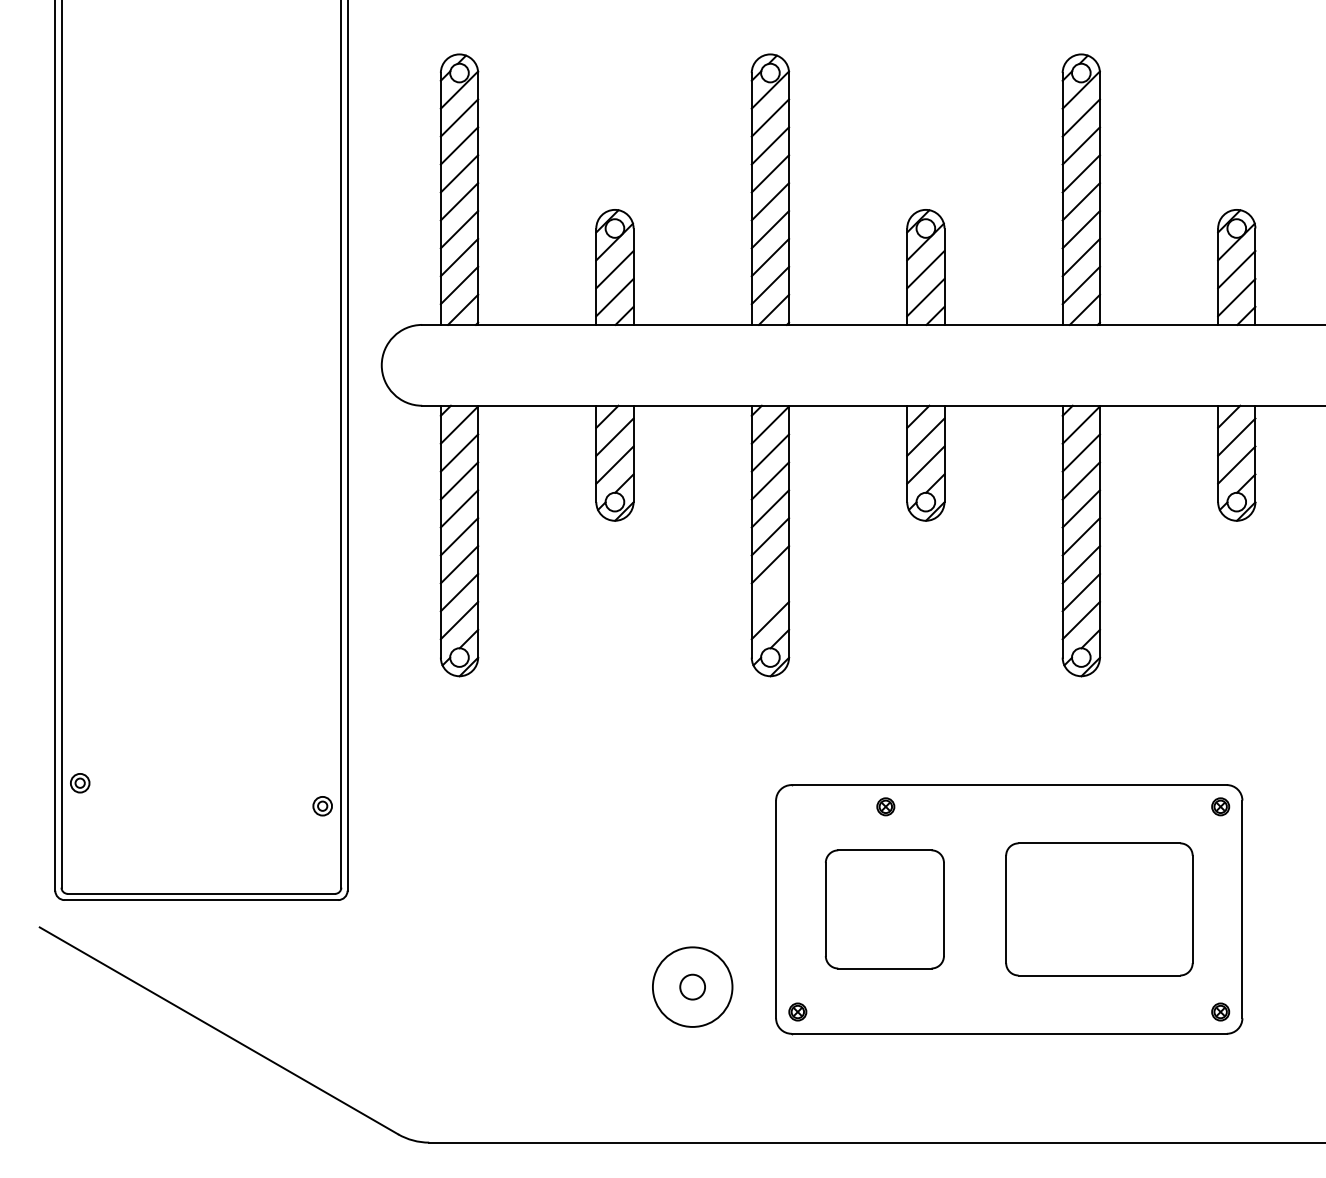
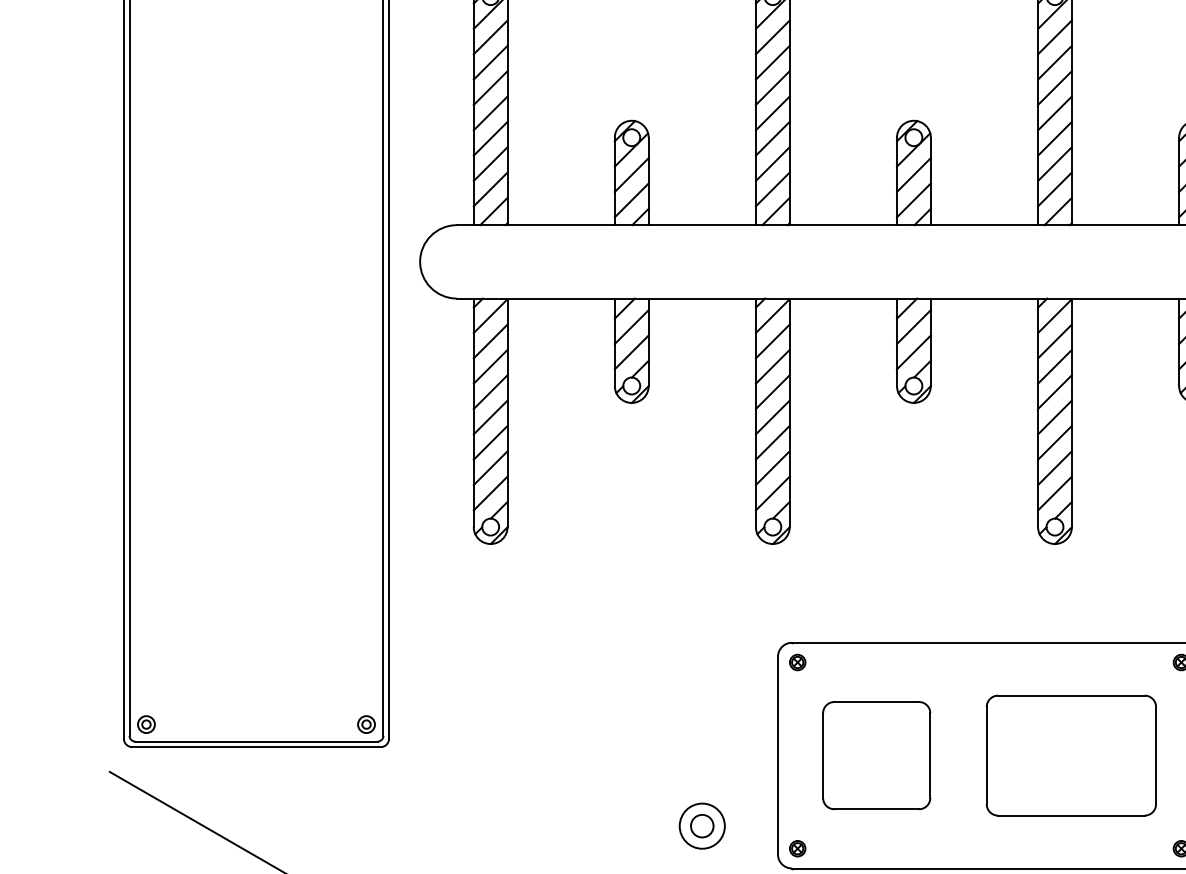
line: (770, 592) -> (772, 468), added
part: (80, 783) -> (146, 724), moved
part: (322, 806) -> (366, 724), moved
part: (885, 806) -> (797, 662), moved
circle: (692, 987) -> (702, 826), size x0.62

